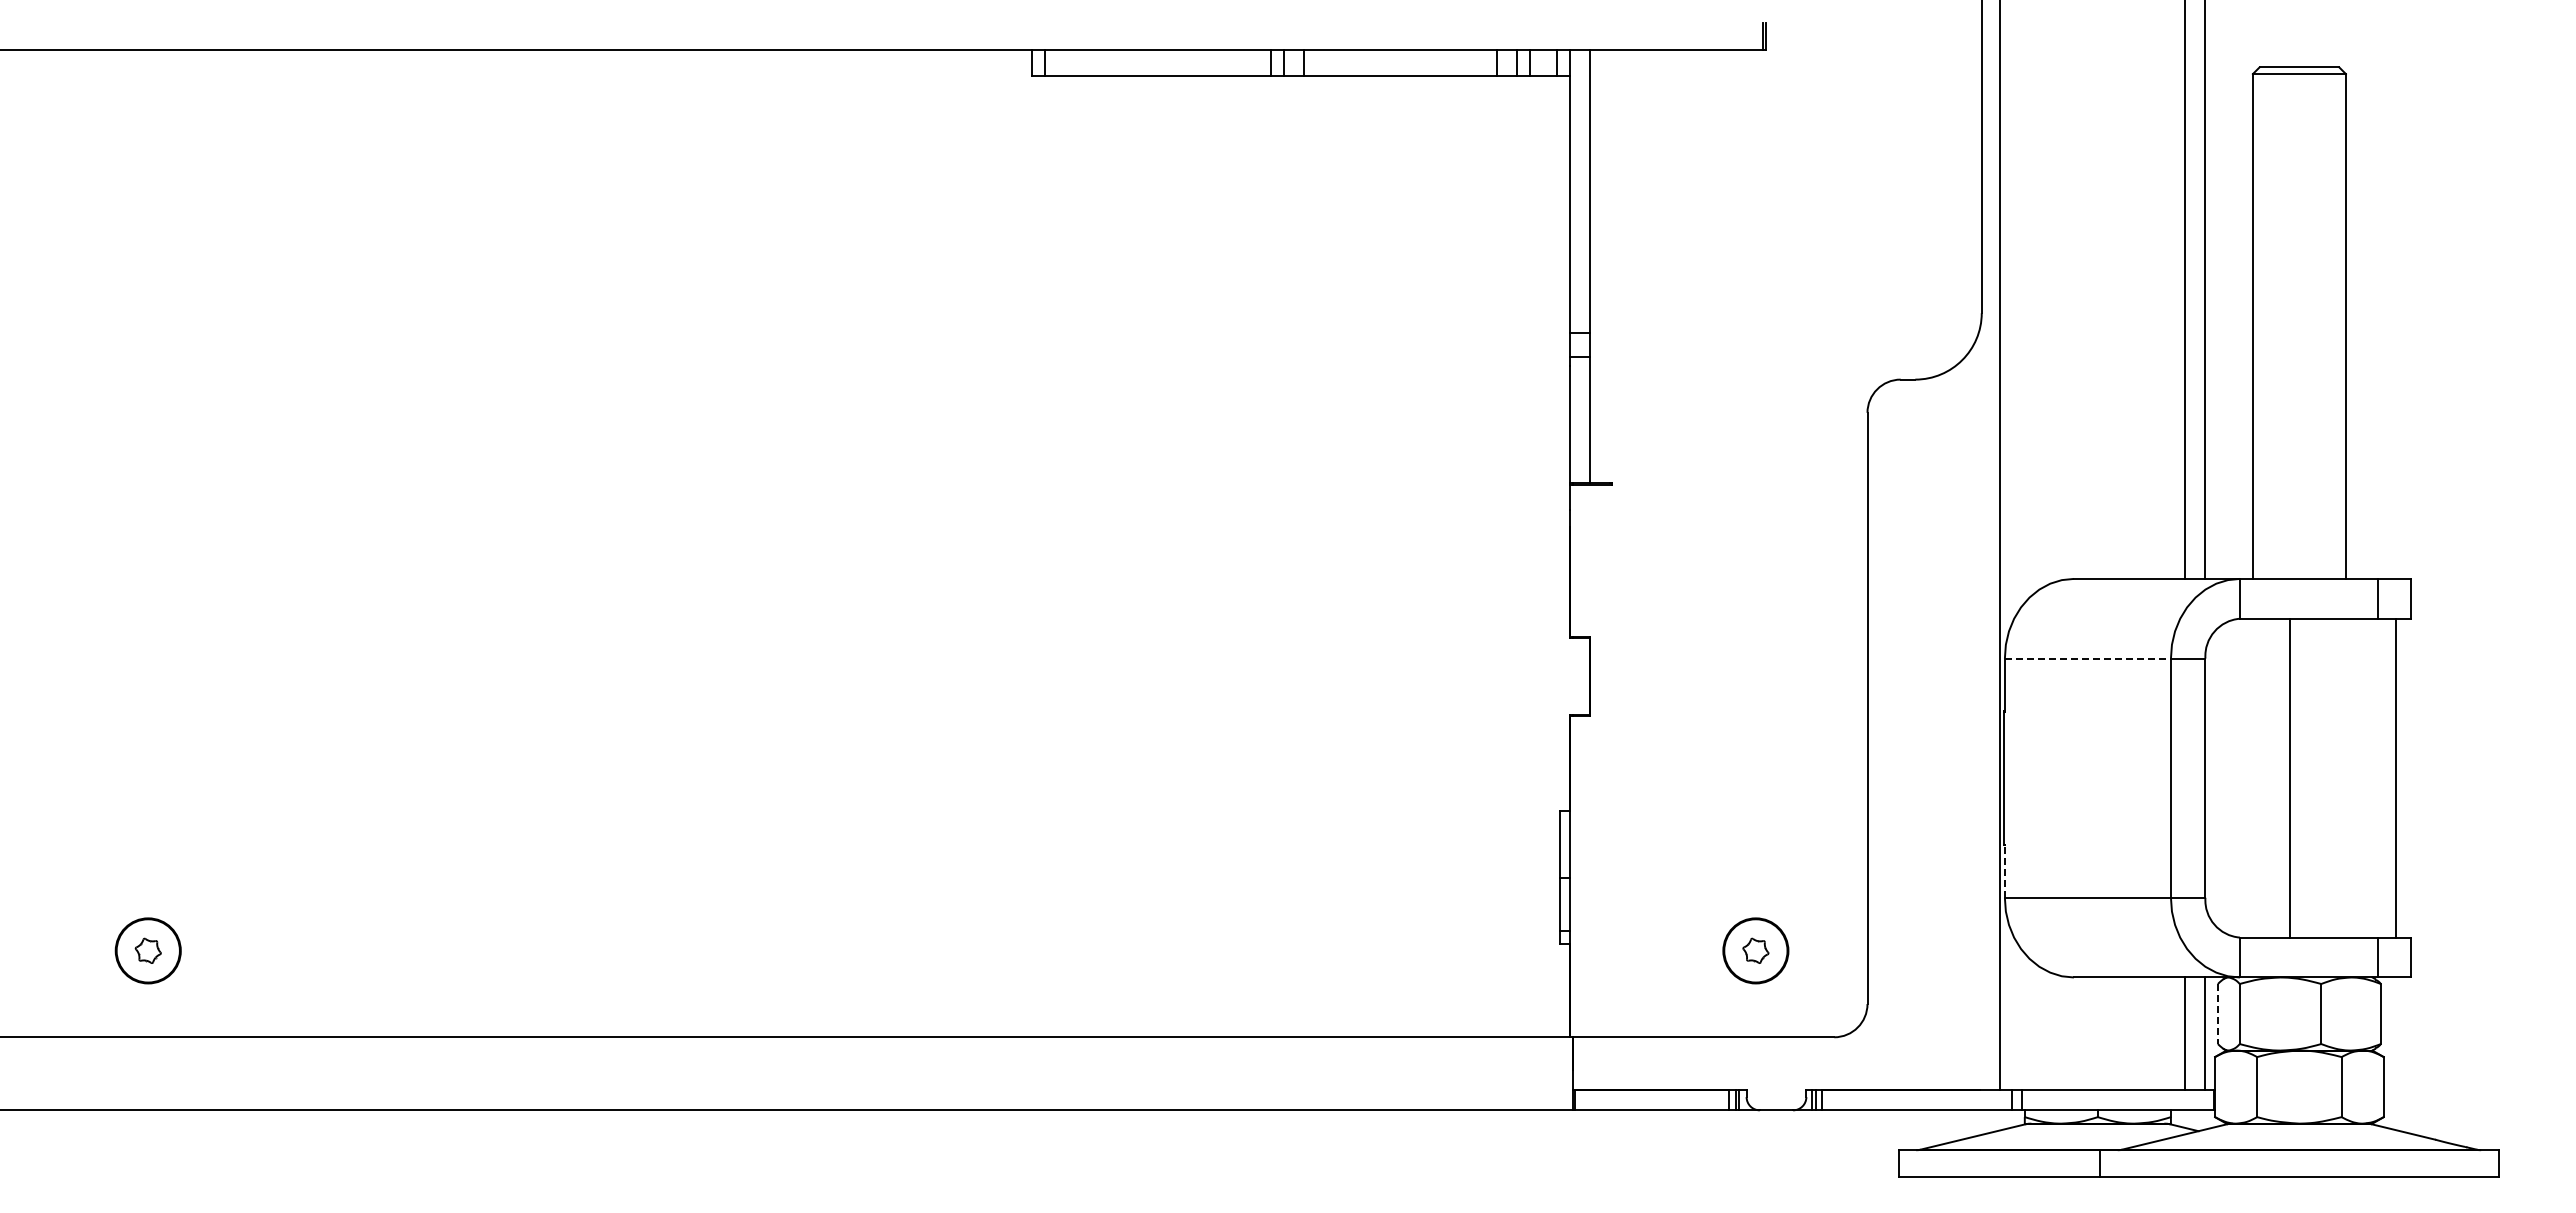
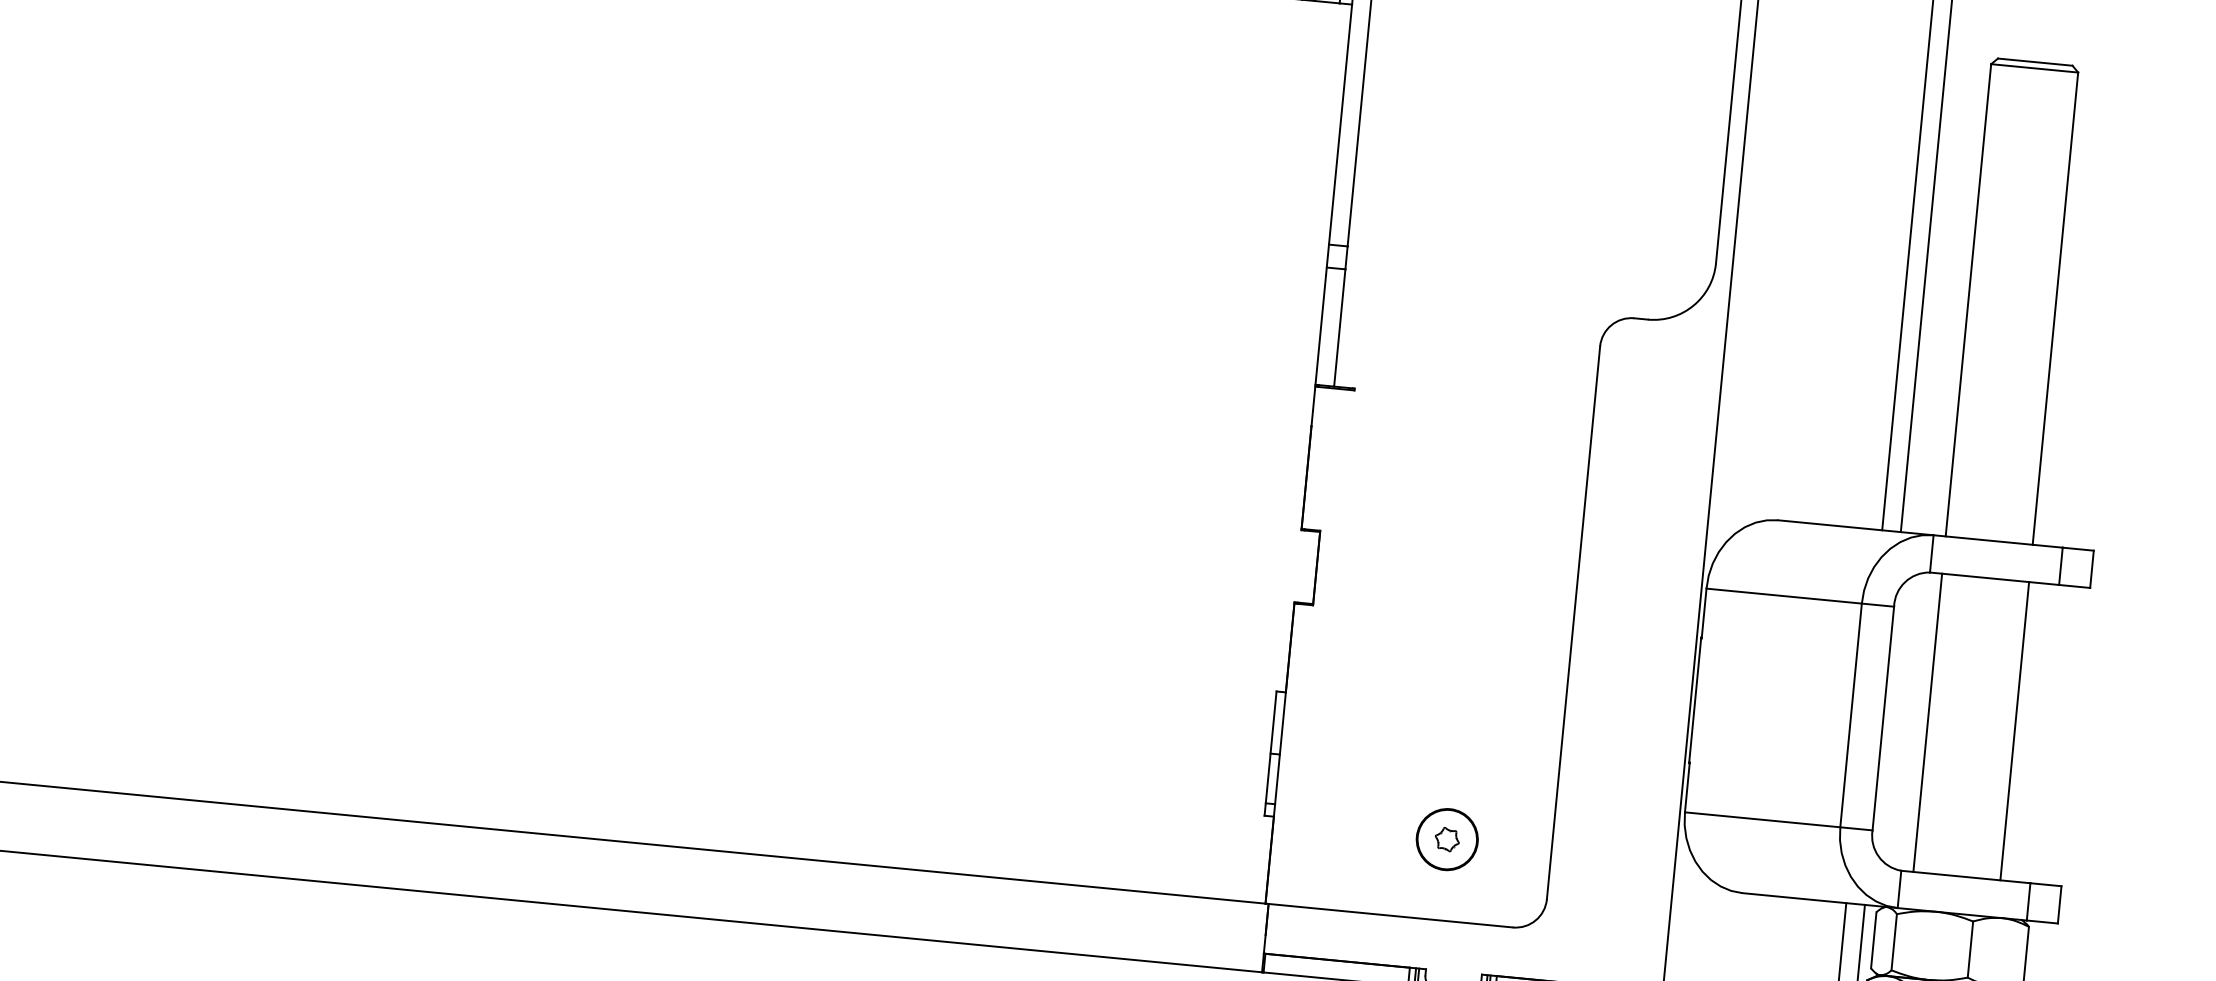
line: (2088, 658) -> (1784, 596), dashed -> solid
line: (2289, 777) -> (1927, 722), moved
line: (2395, 777) -> (2014, 730), moved
line: (2004, 871) -> (1686, 787), dashed -> solid
line: (2217, 1014) -> (1873, 940), dashed -> solid

